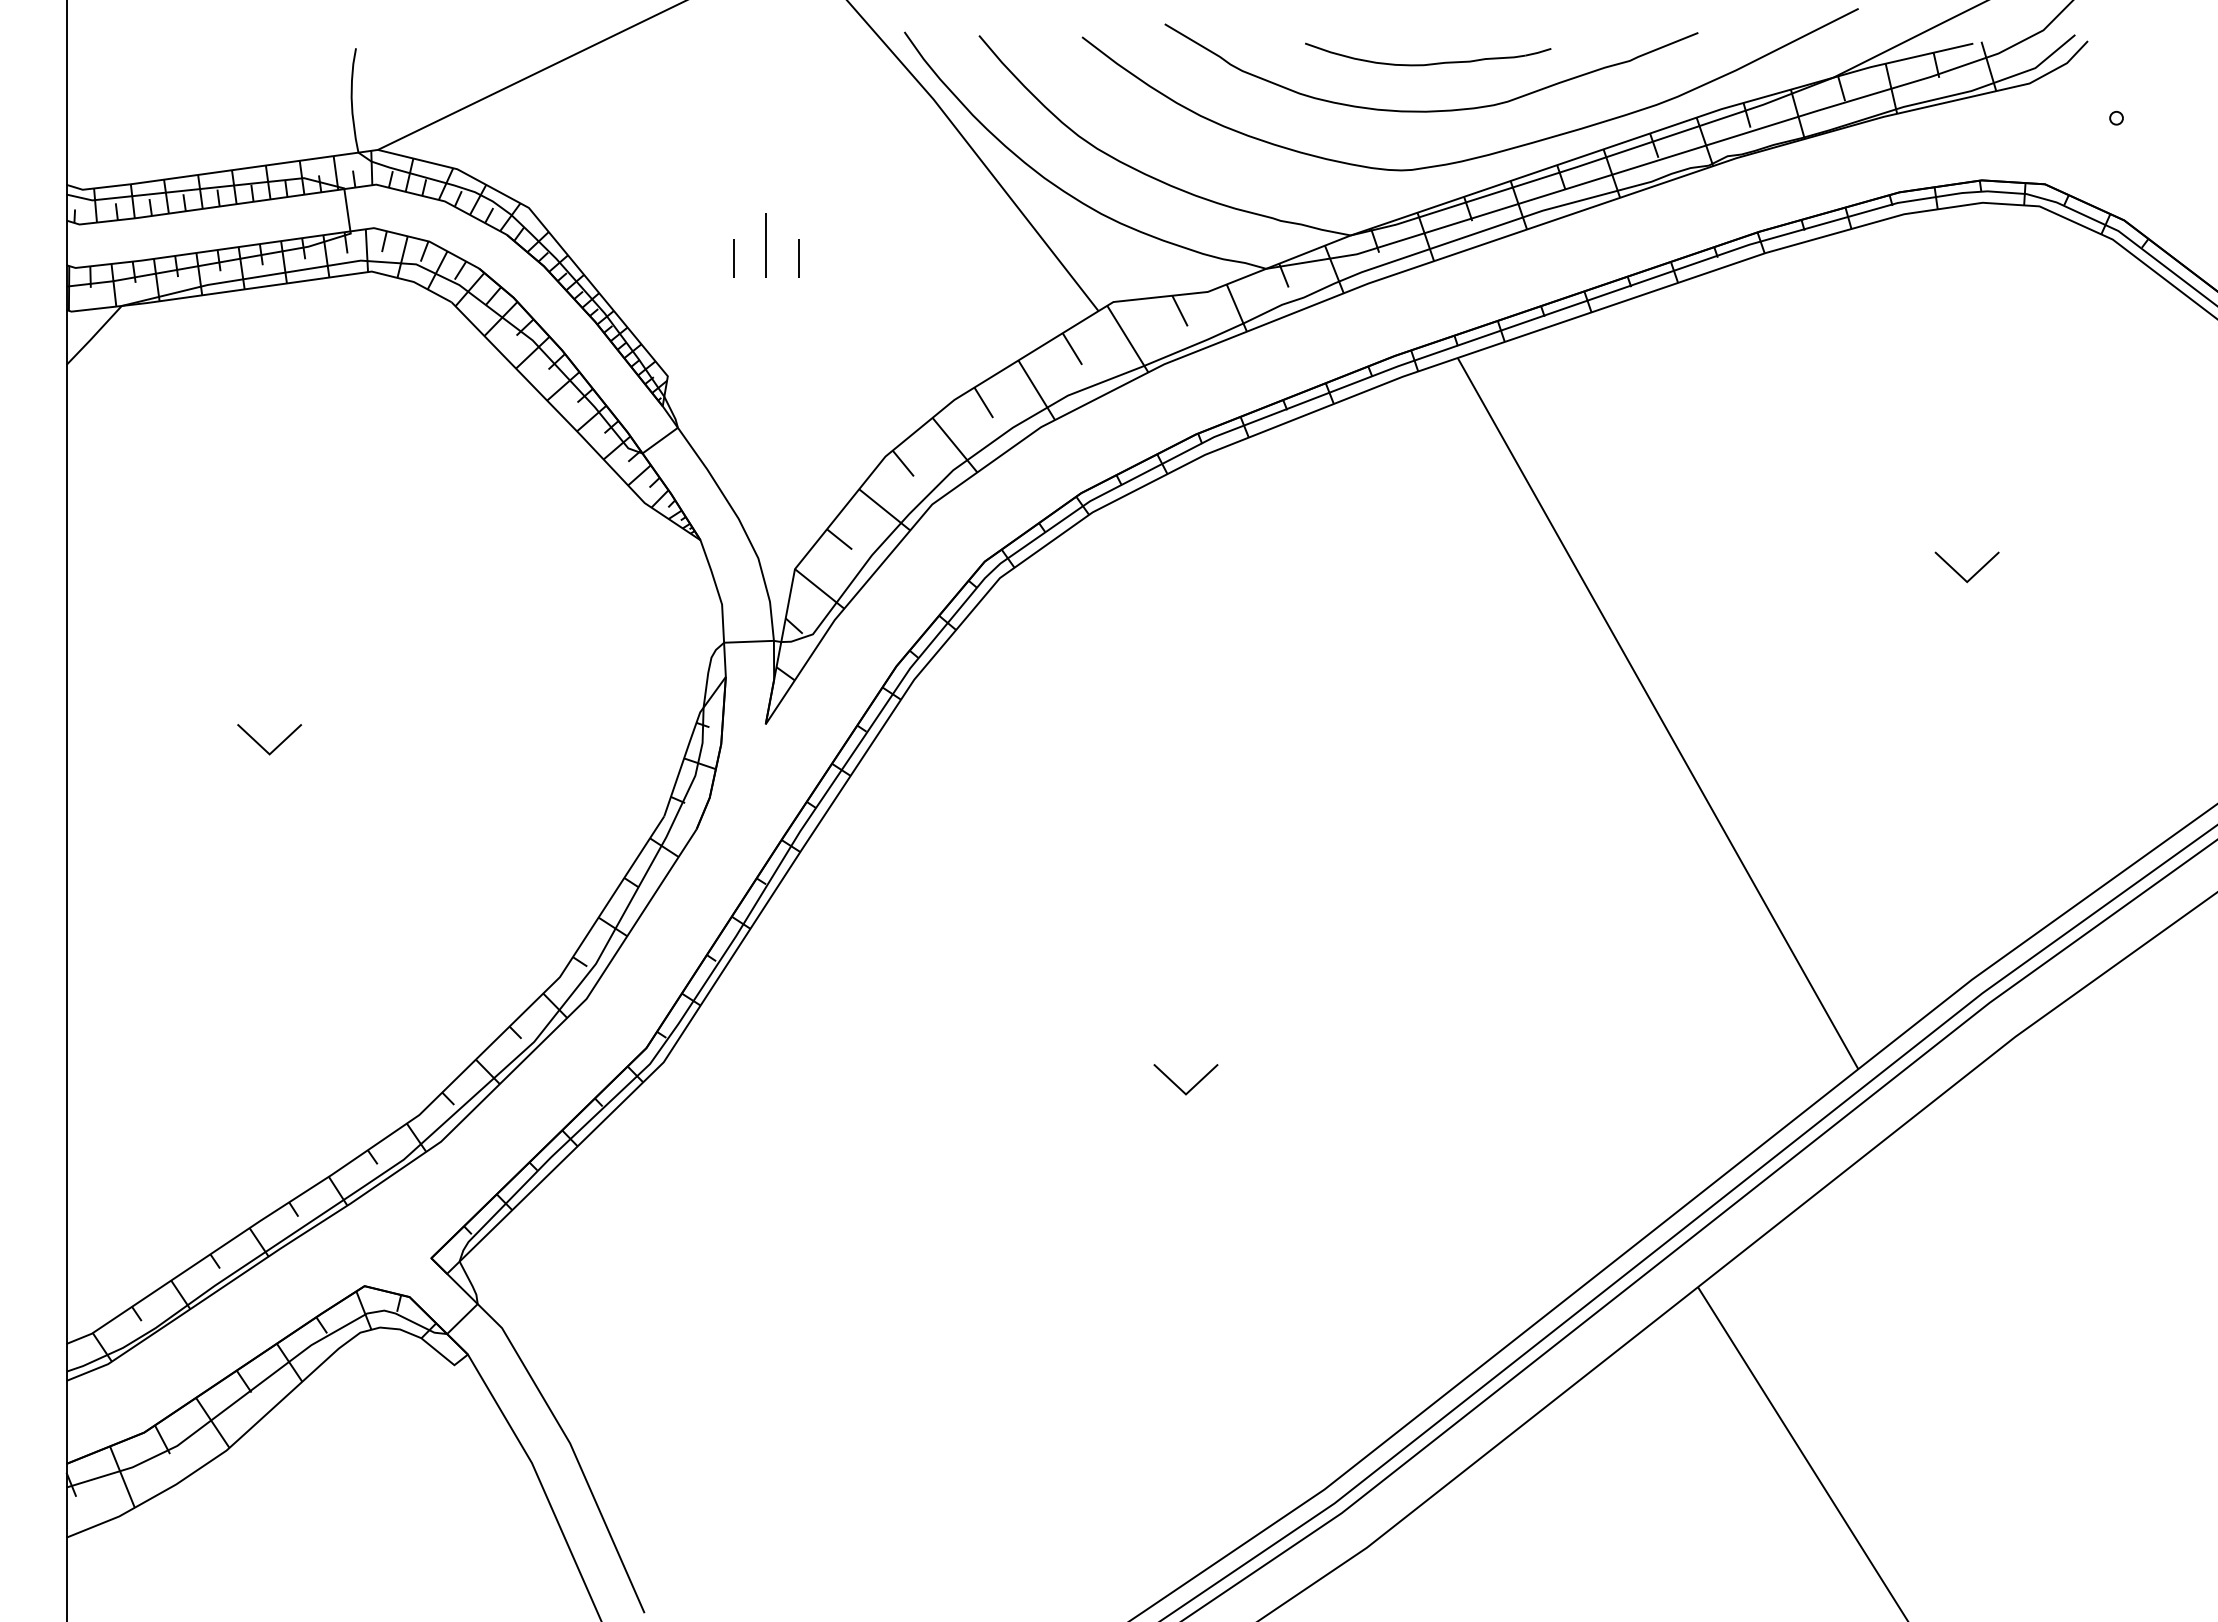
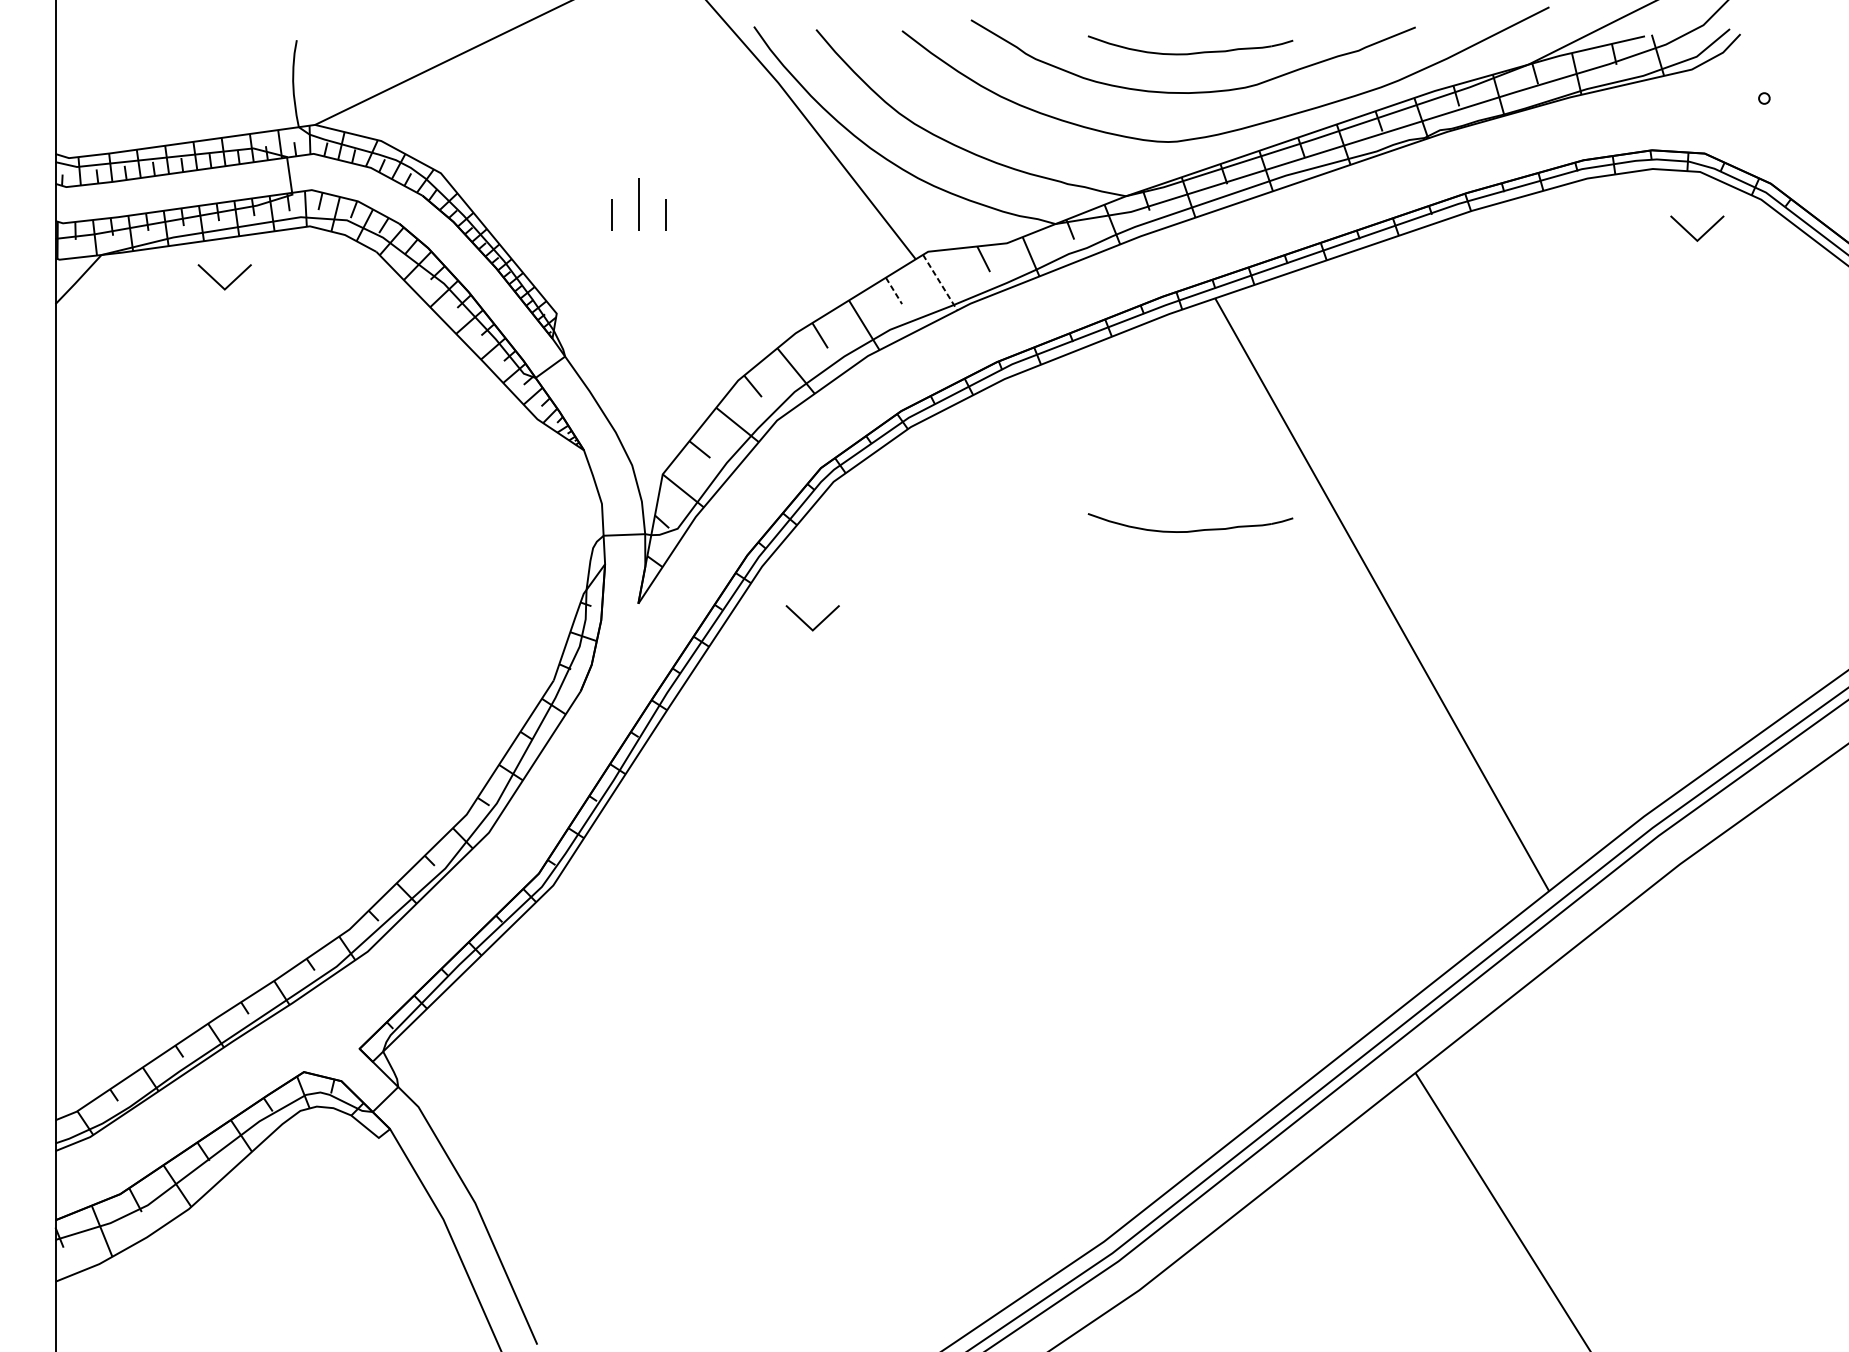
line: (1128, 339) -> (940, 282), solid -> dashed
line: (1072, 349) -> (894, 291), solid -> dashed
part: (1959, 573) -> (1690, 233), moved
part: (1428, 636) -> (1190, 530), added
part: (262, 746) -> (218, 282), moved
part: (1180, 1087) -> (808, 624), moved

